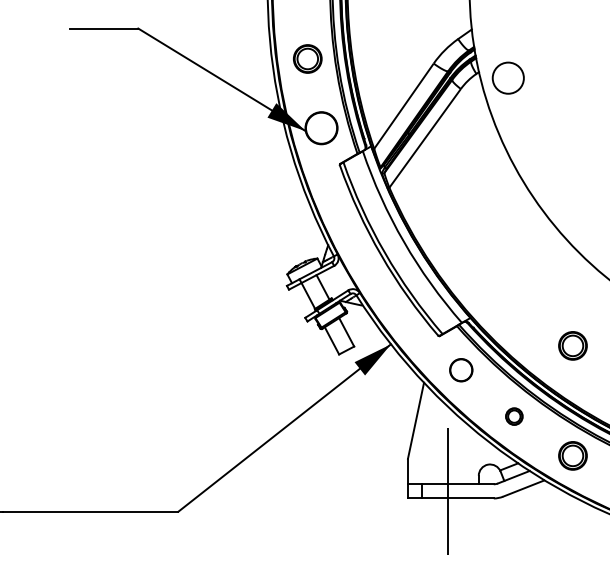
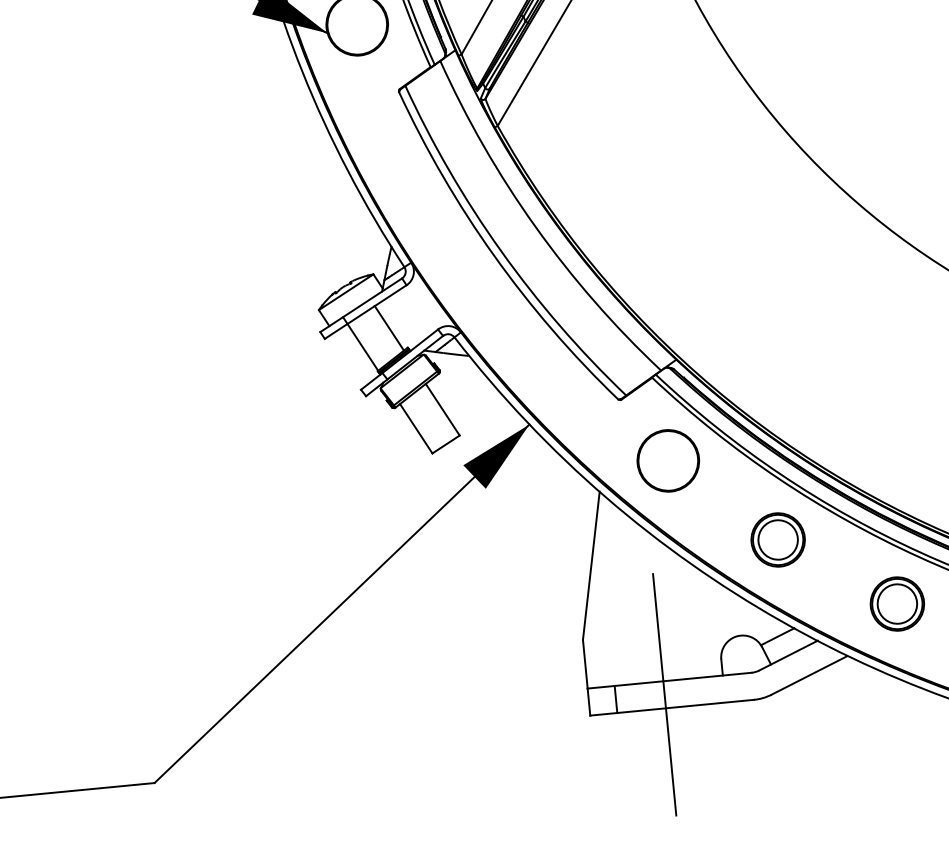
part: (572, 345) -> (876, 393), removed
circle: (461, 370) -> (668, 461), size x1.43
part: (514, 416) -> (778, 539), size x1.67

